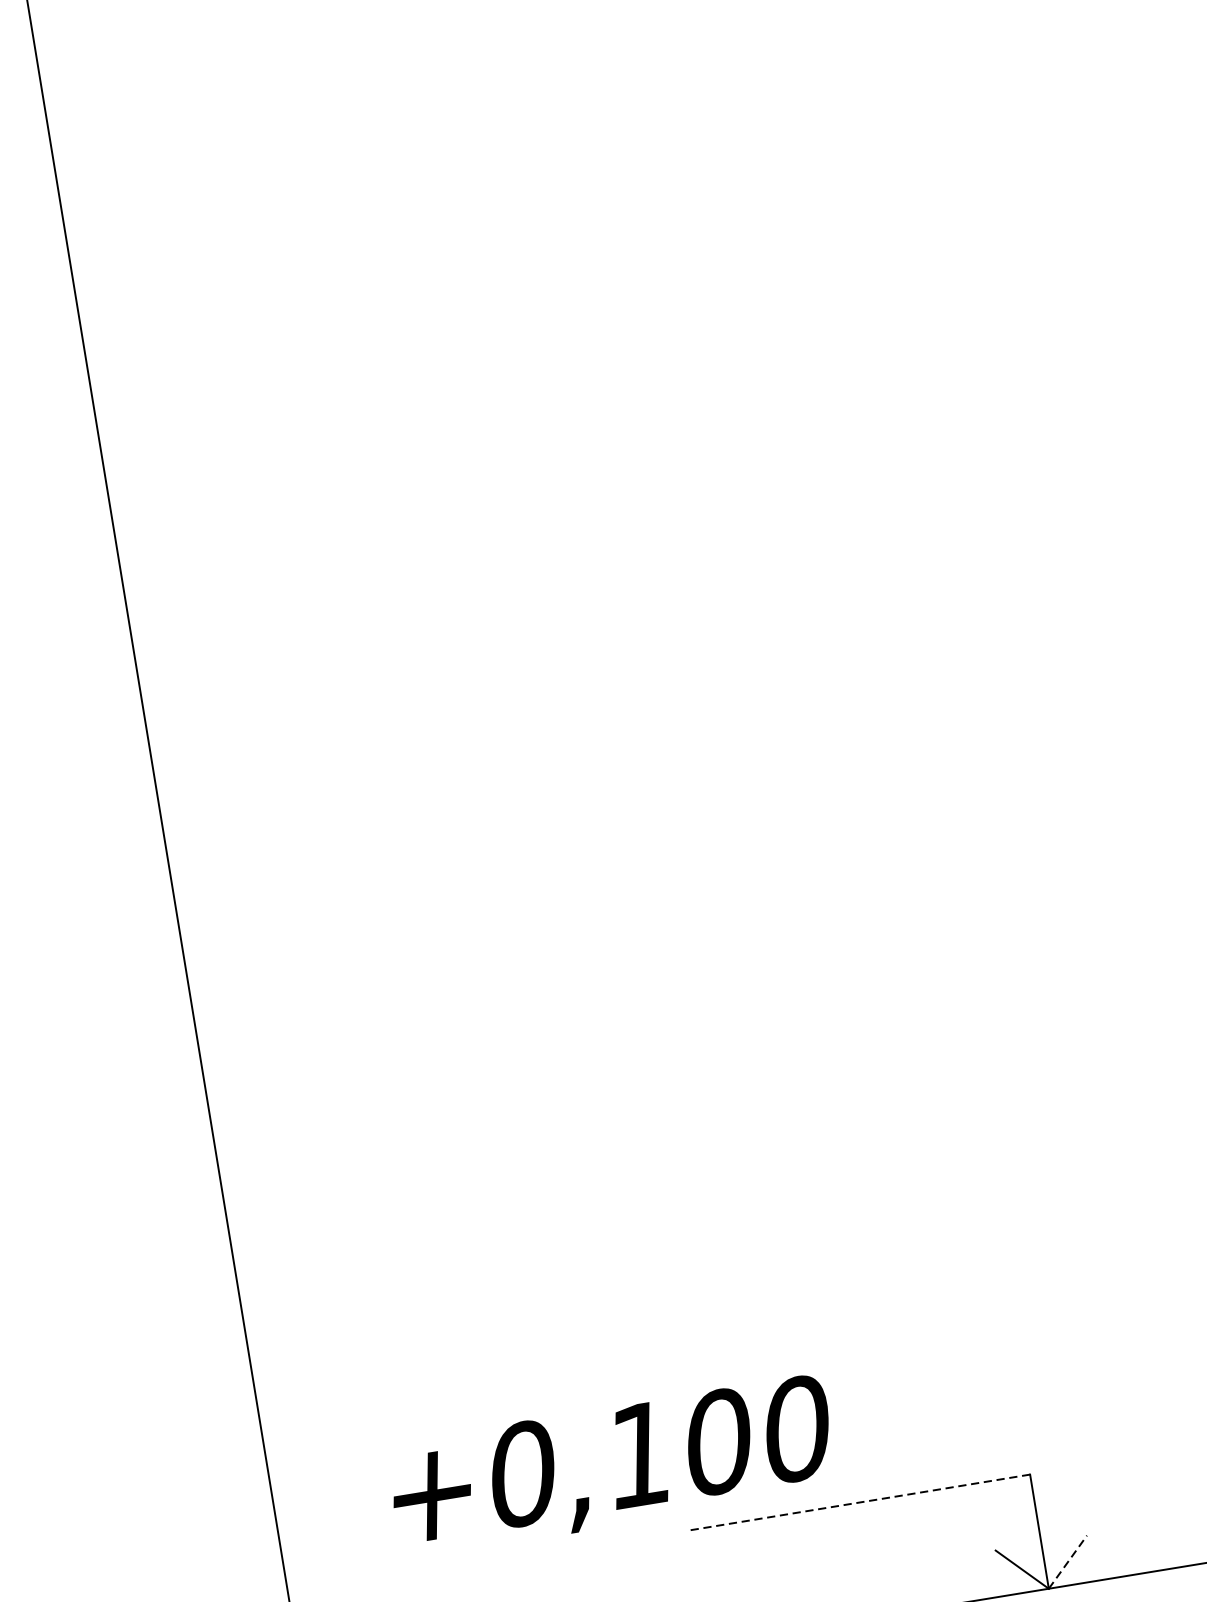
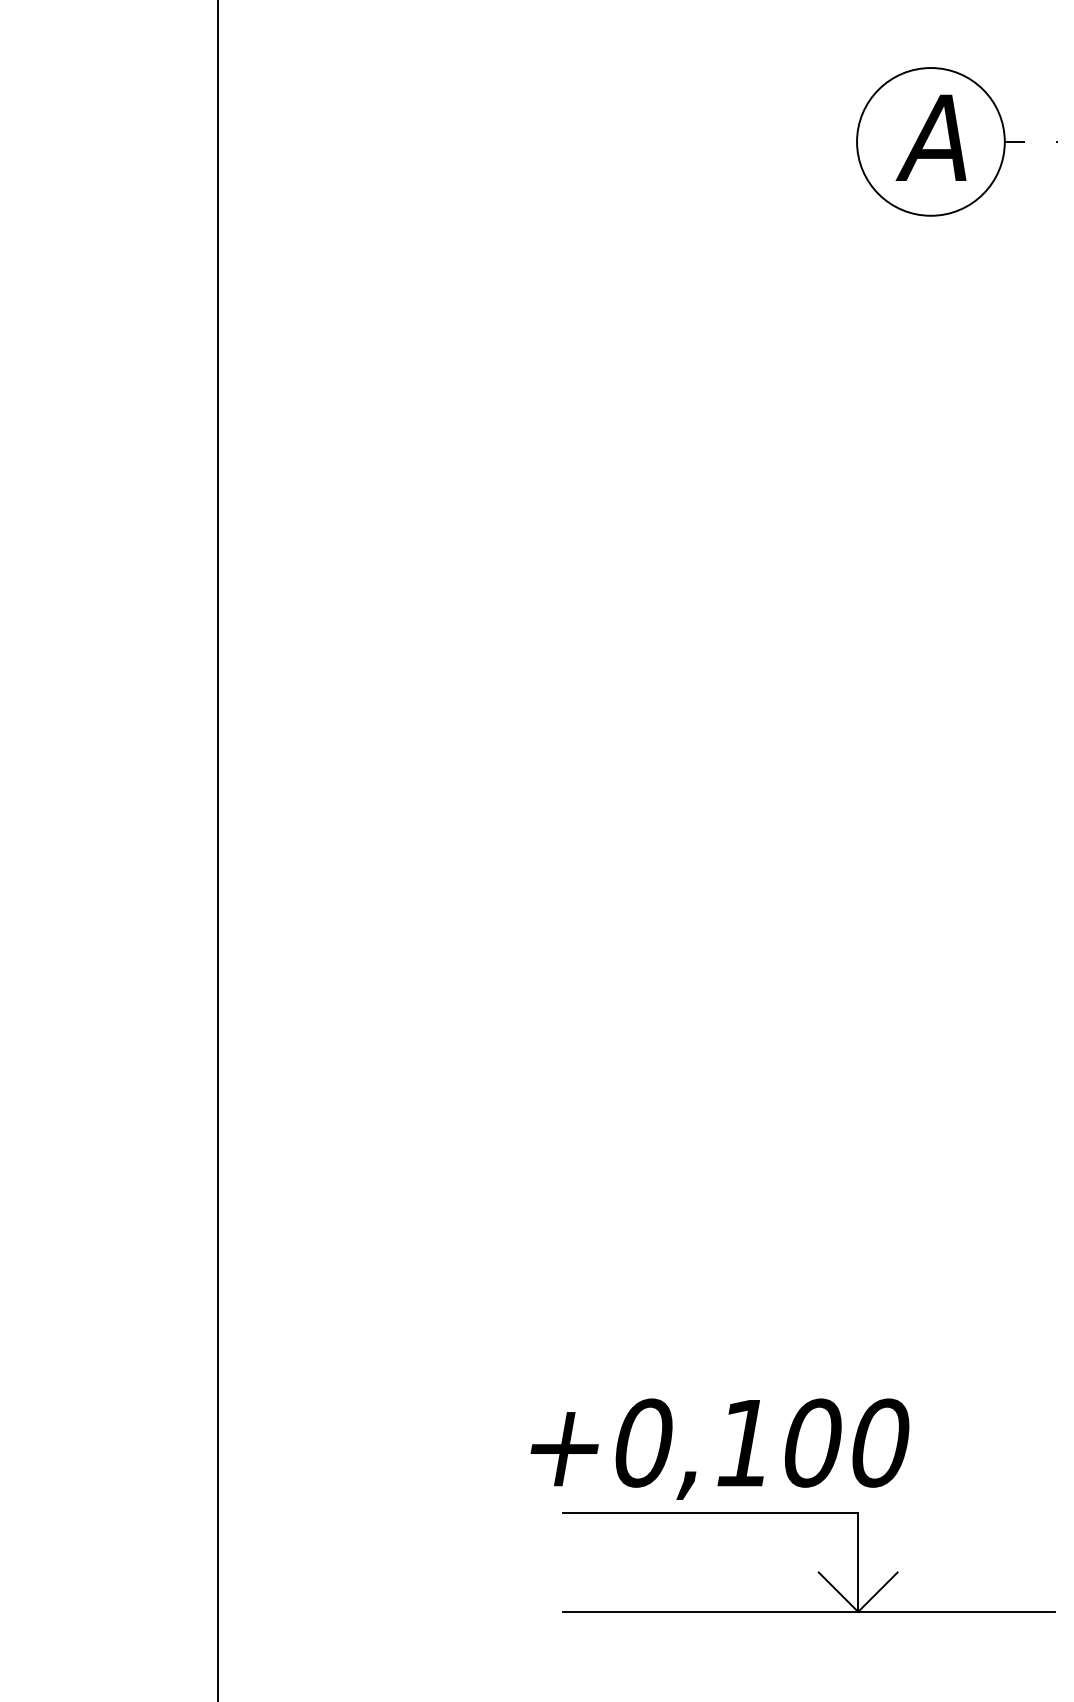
text: (611, 1465) -> (719, 1448), moved
line: (859, 1502) -> (710, 1513), dashed -> solid
line: (1067, 1562) -> (877, 1592), dashed -> solid

